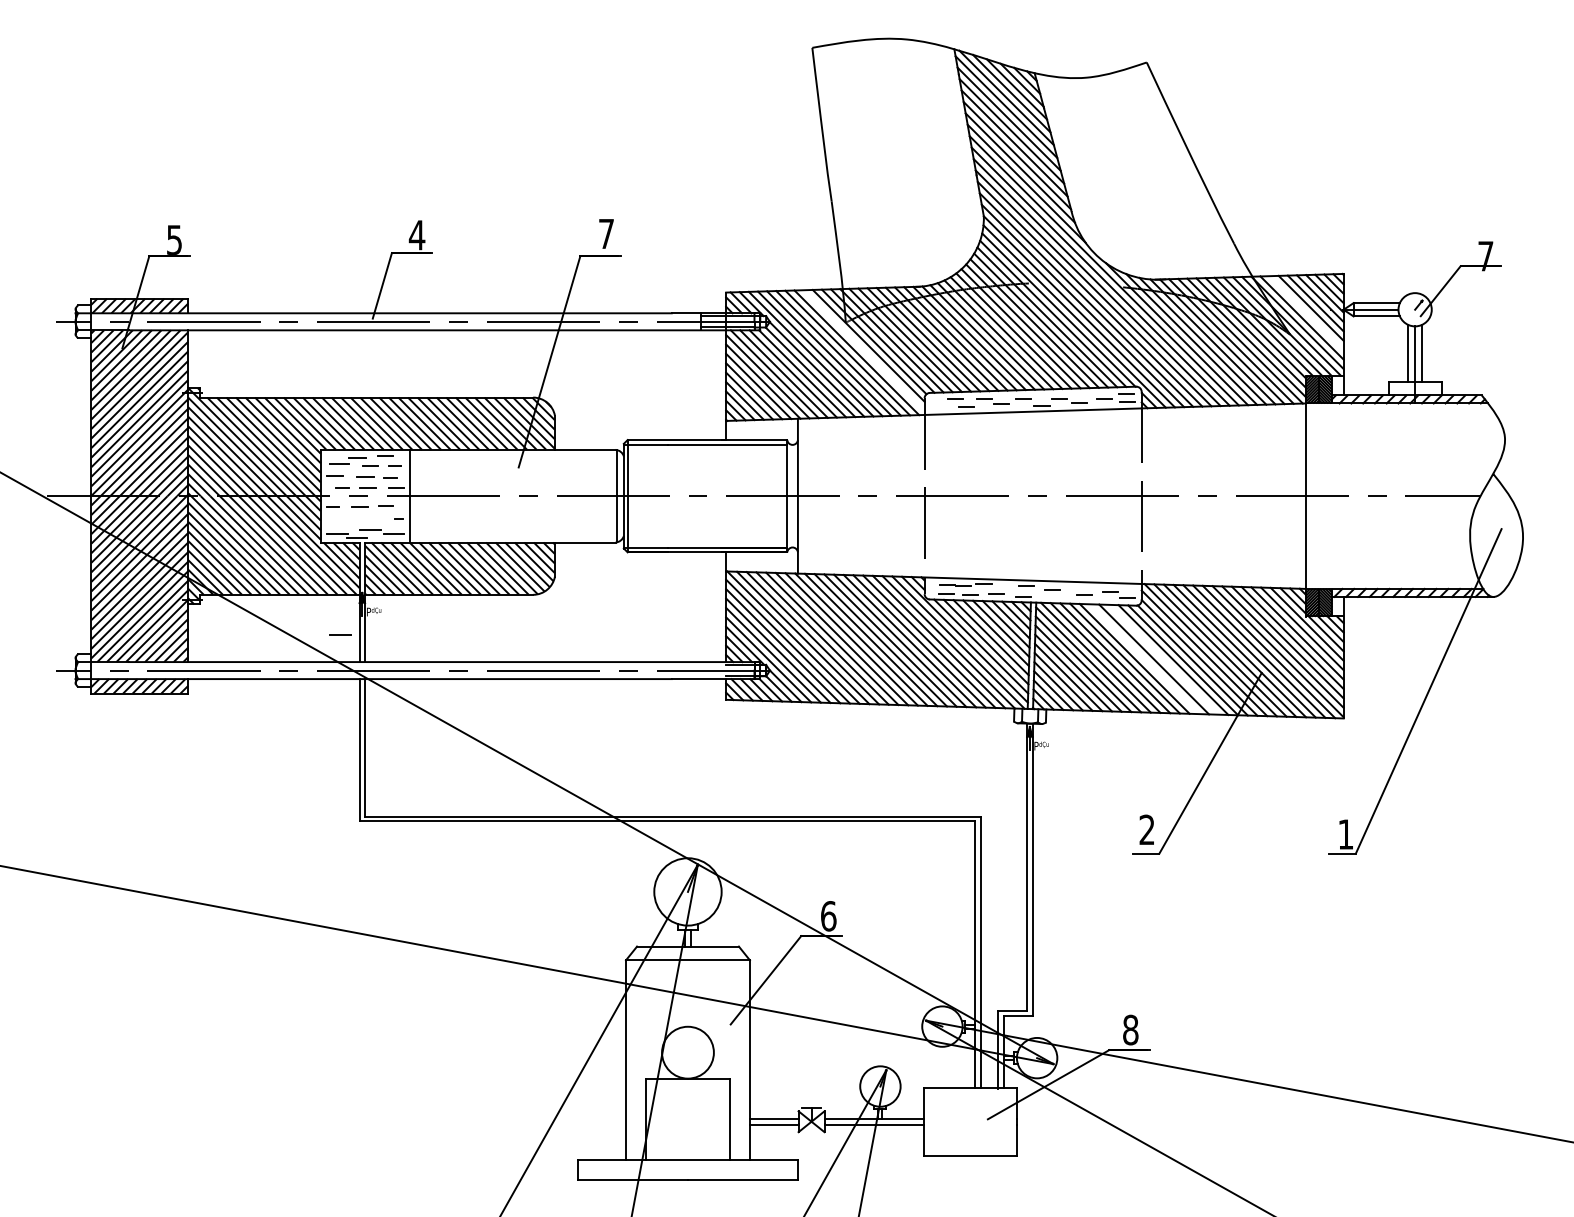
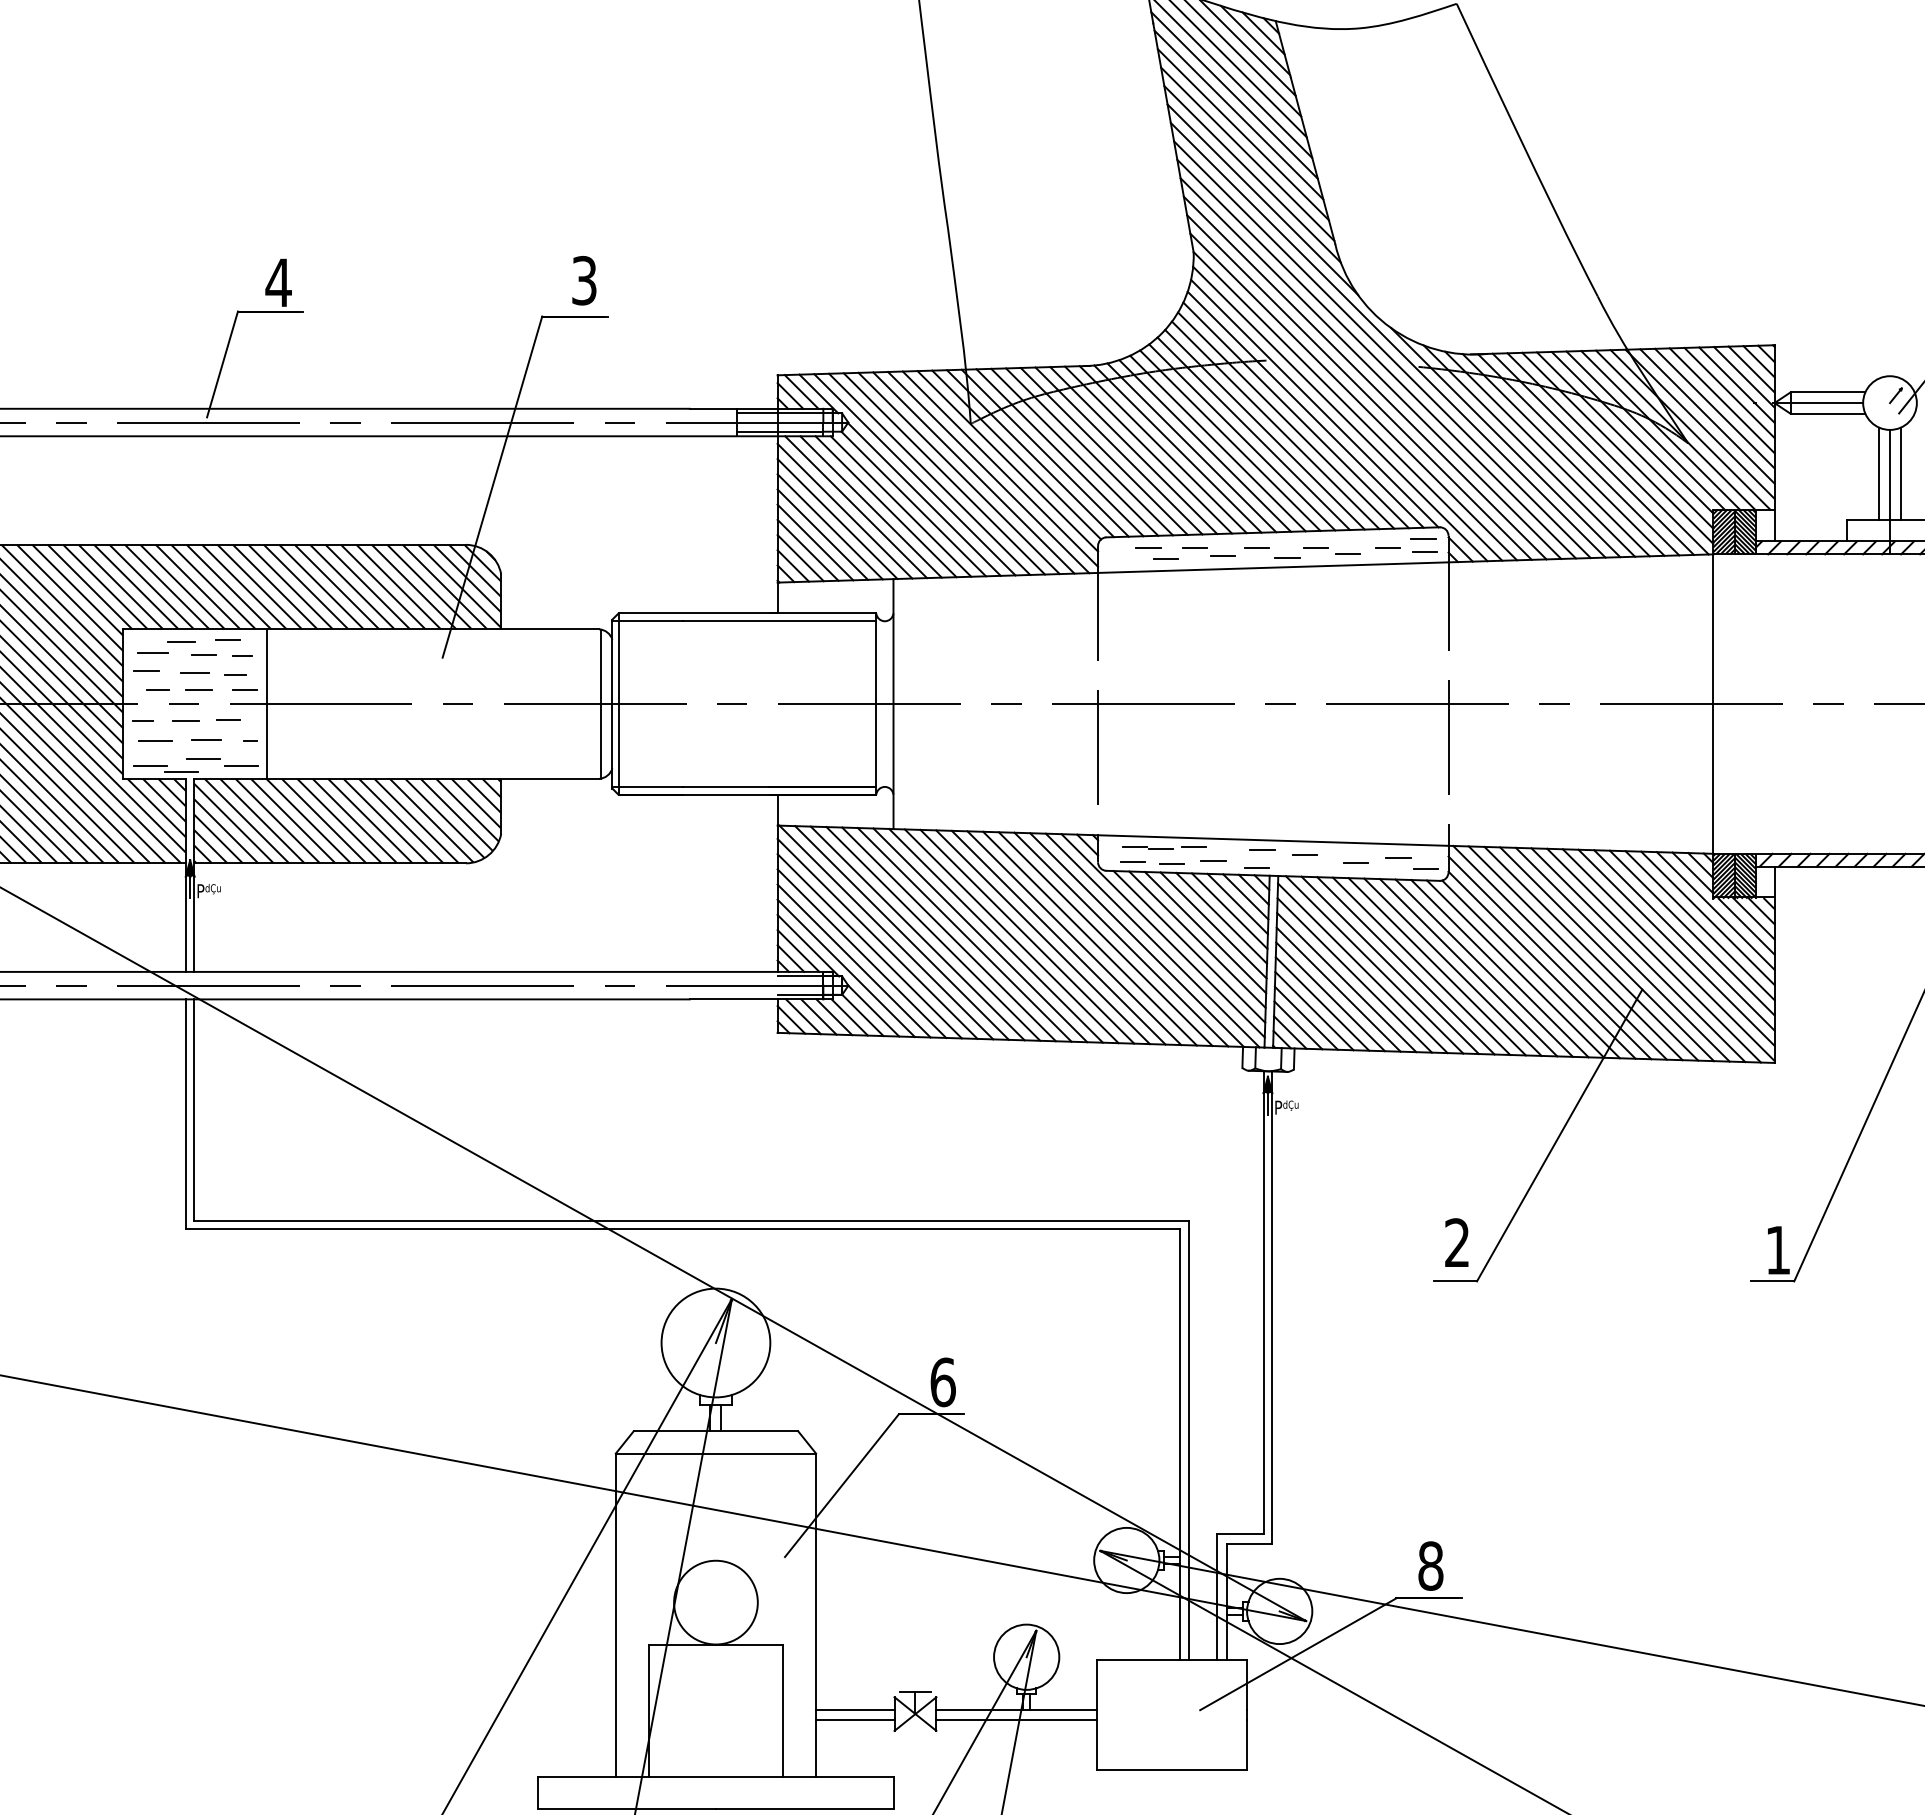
text: (606, 233) -> (584, 279), 7 -> 3
line: (1306, 313) -> (1714, 409), added
line: (863, 350) -> (999, 468), added
line: (372, 518) -> (206, 740), added
line: (340, 634) -> (154, 740), moved
line: (1144, 659) -> (1453, 967), added
line: (1163, 659) -> (1483, 967), added

